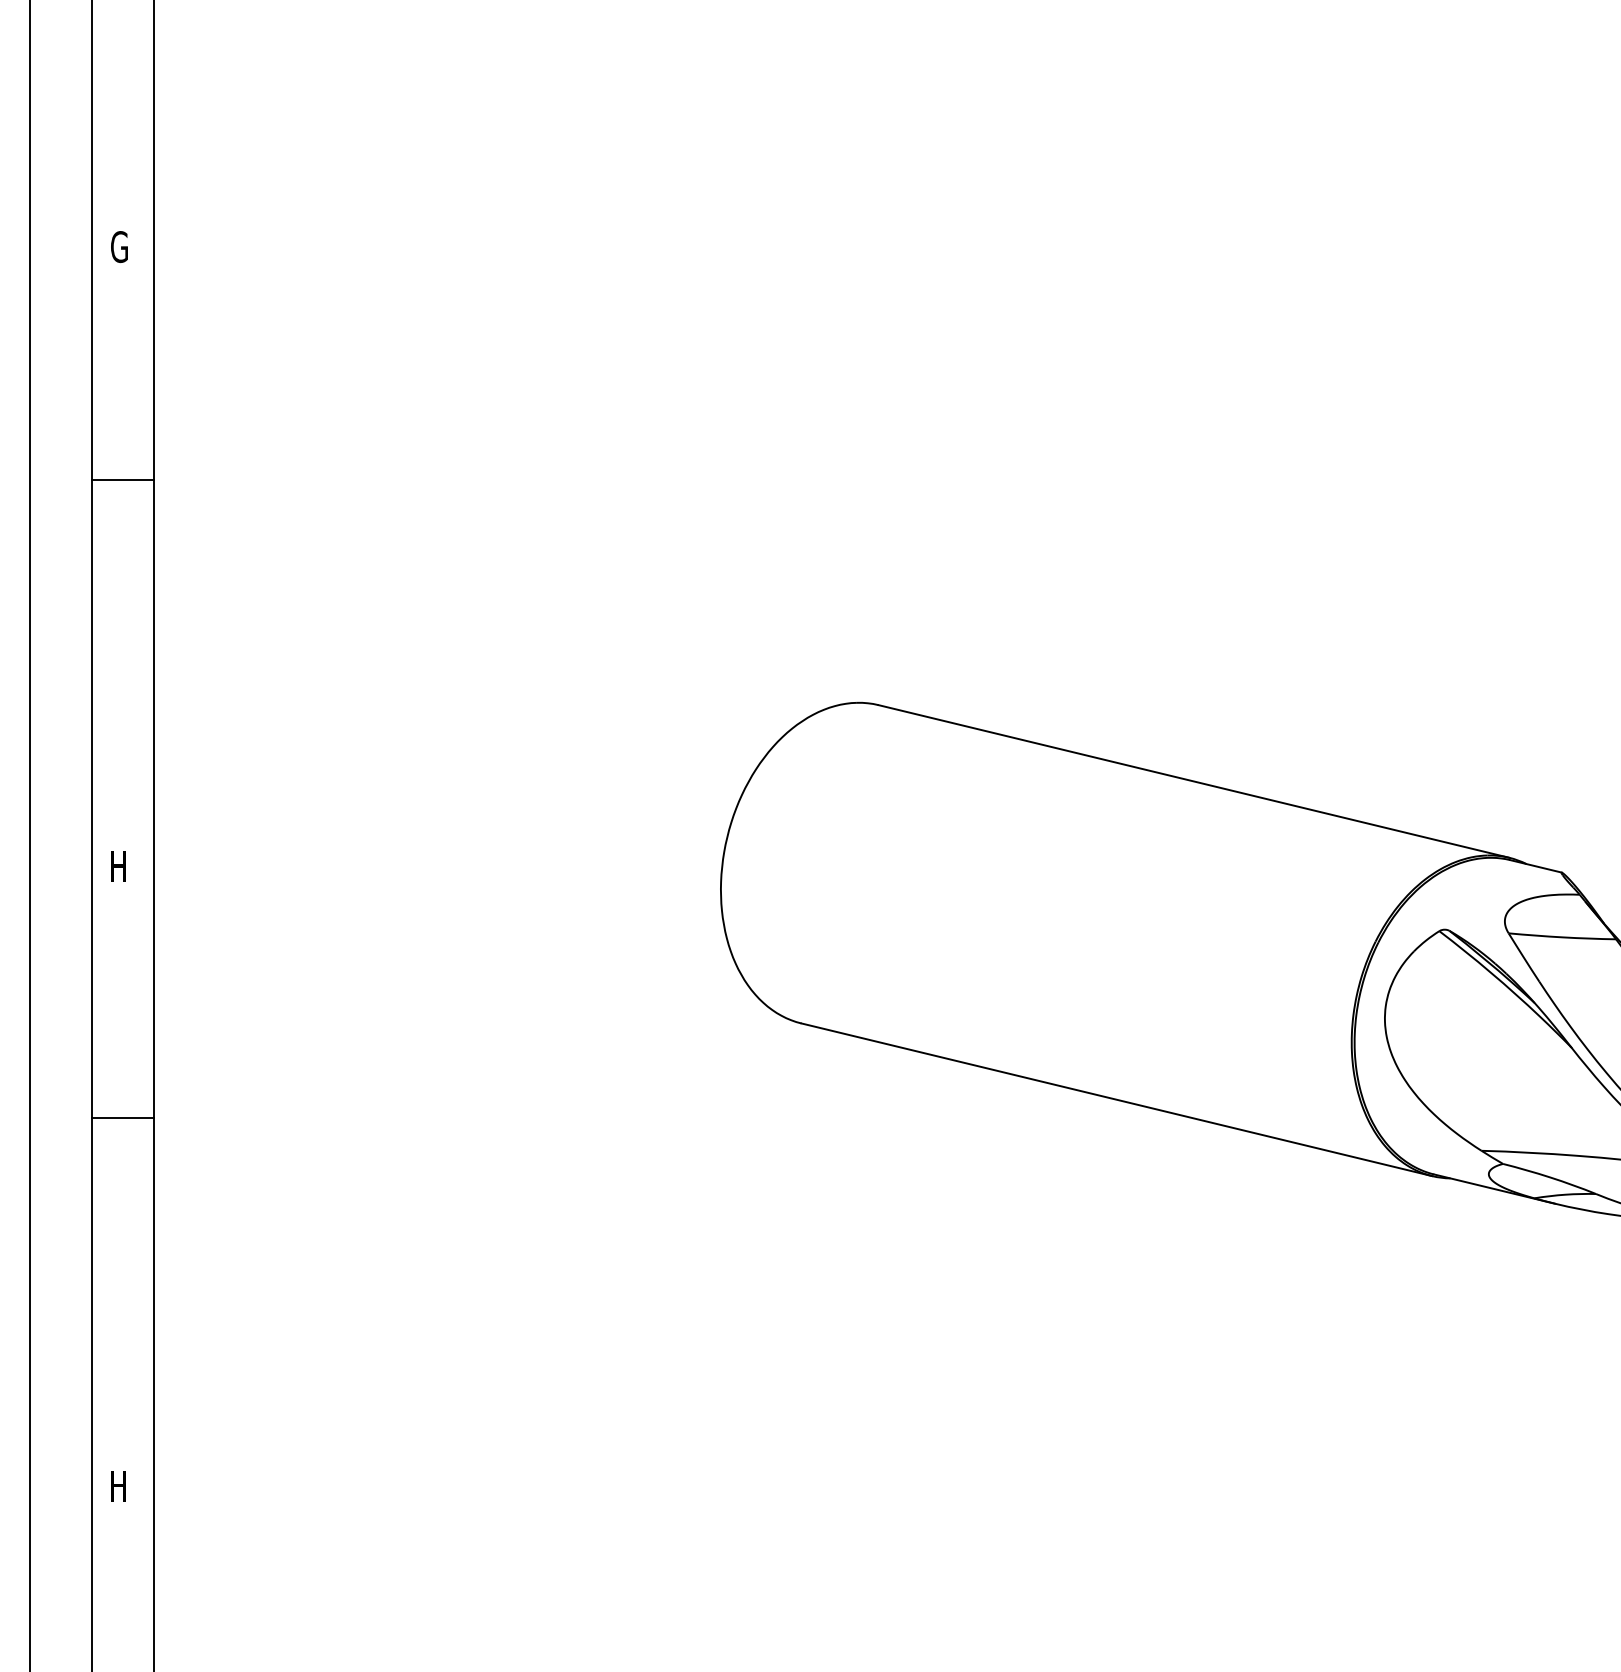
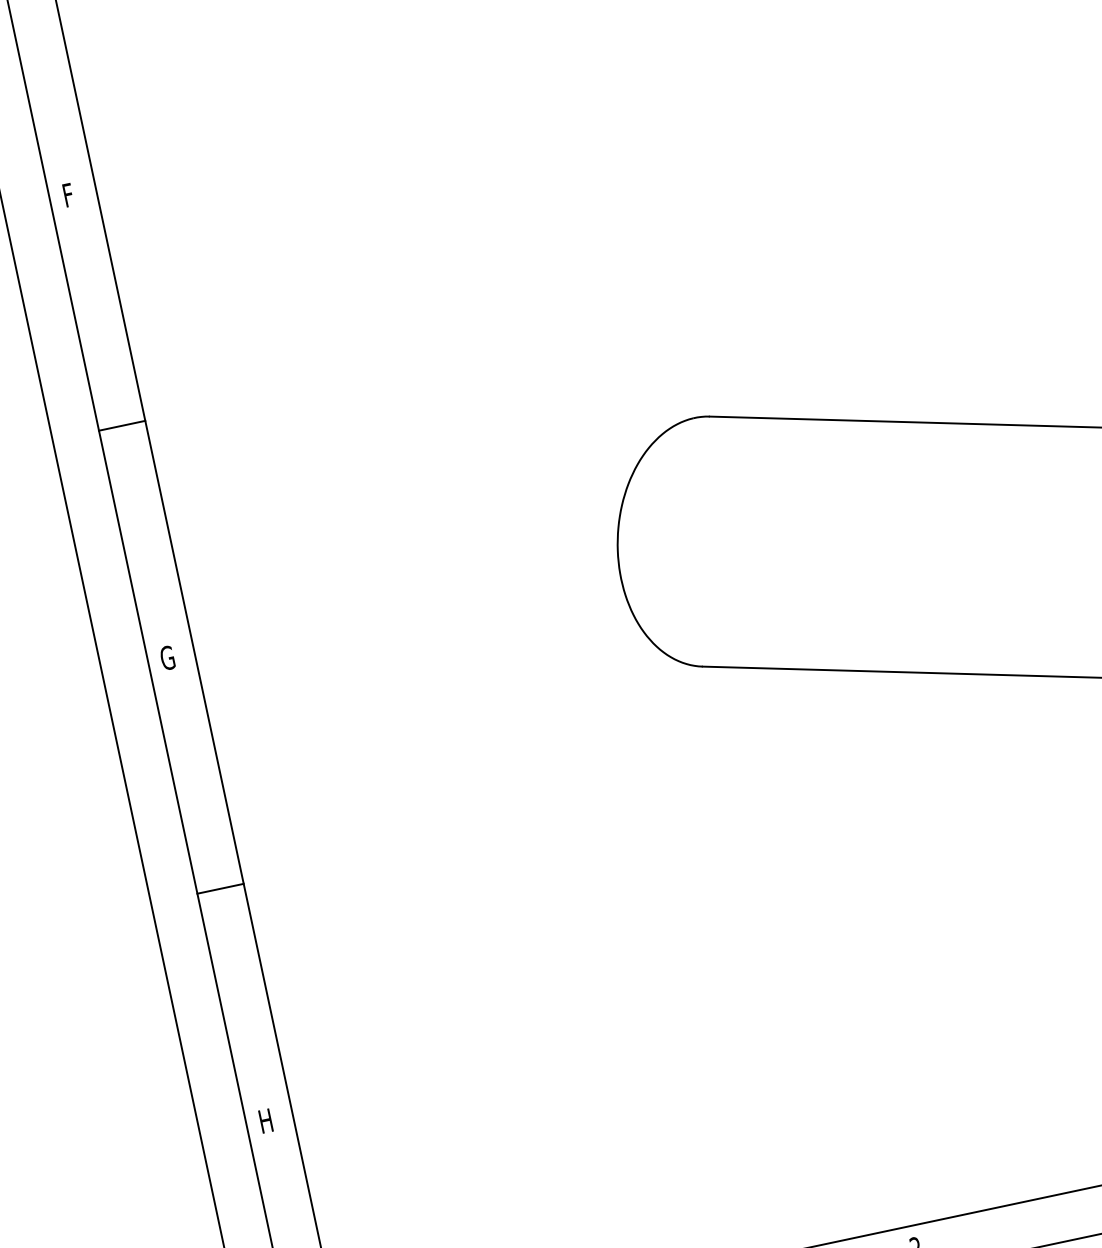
text: (119, 247) -> (70, 195), G -> F
line: (123, 479) -> (122, 425), moved
text: (117, 866) -> (166, 657), H -> G
line: (123, 1117) -> (220, 888), moved

